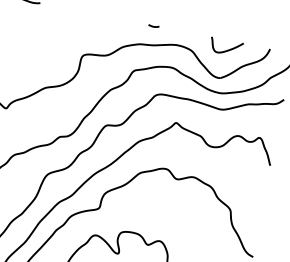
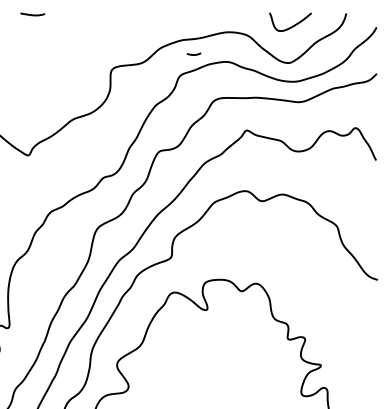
line: (153, 26) -> (193, 54), moved

